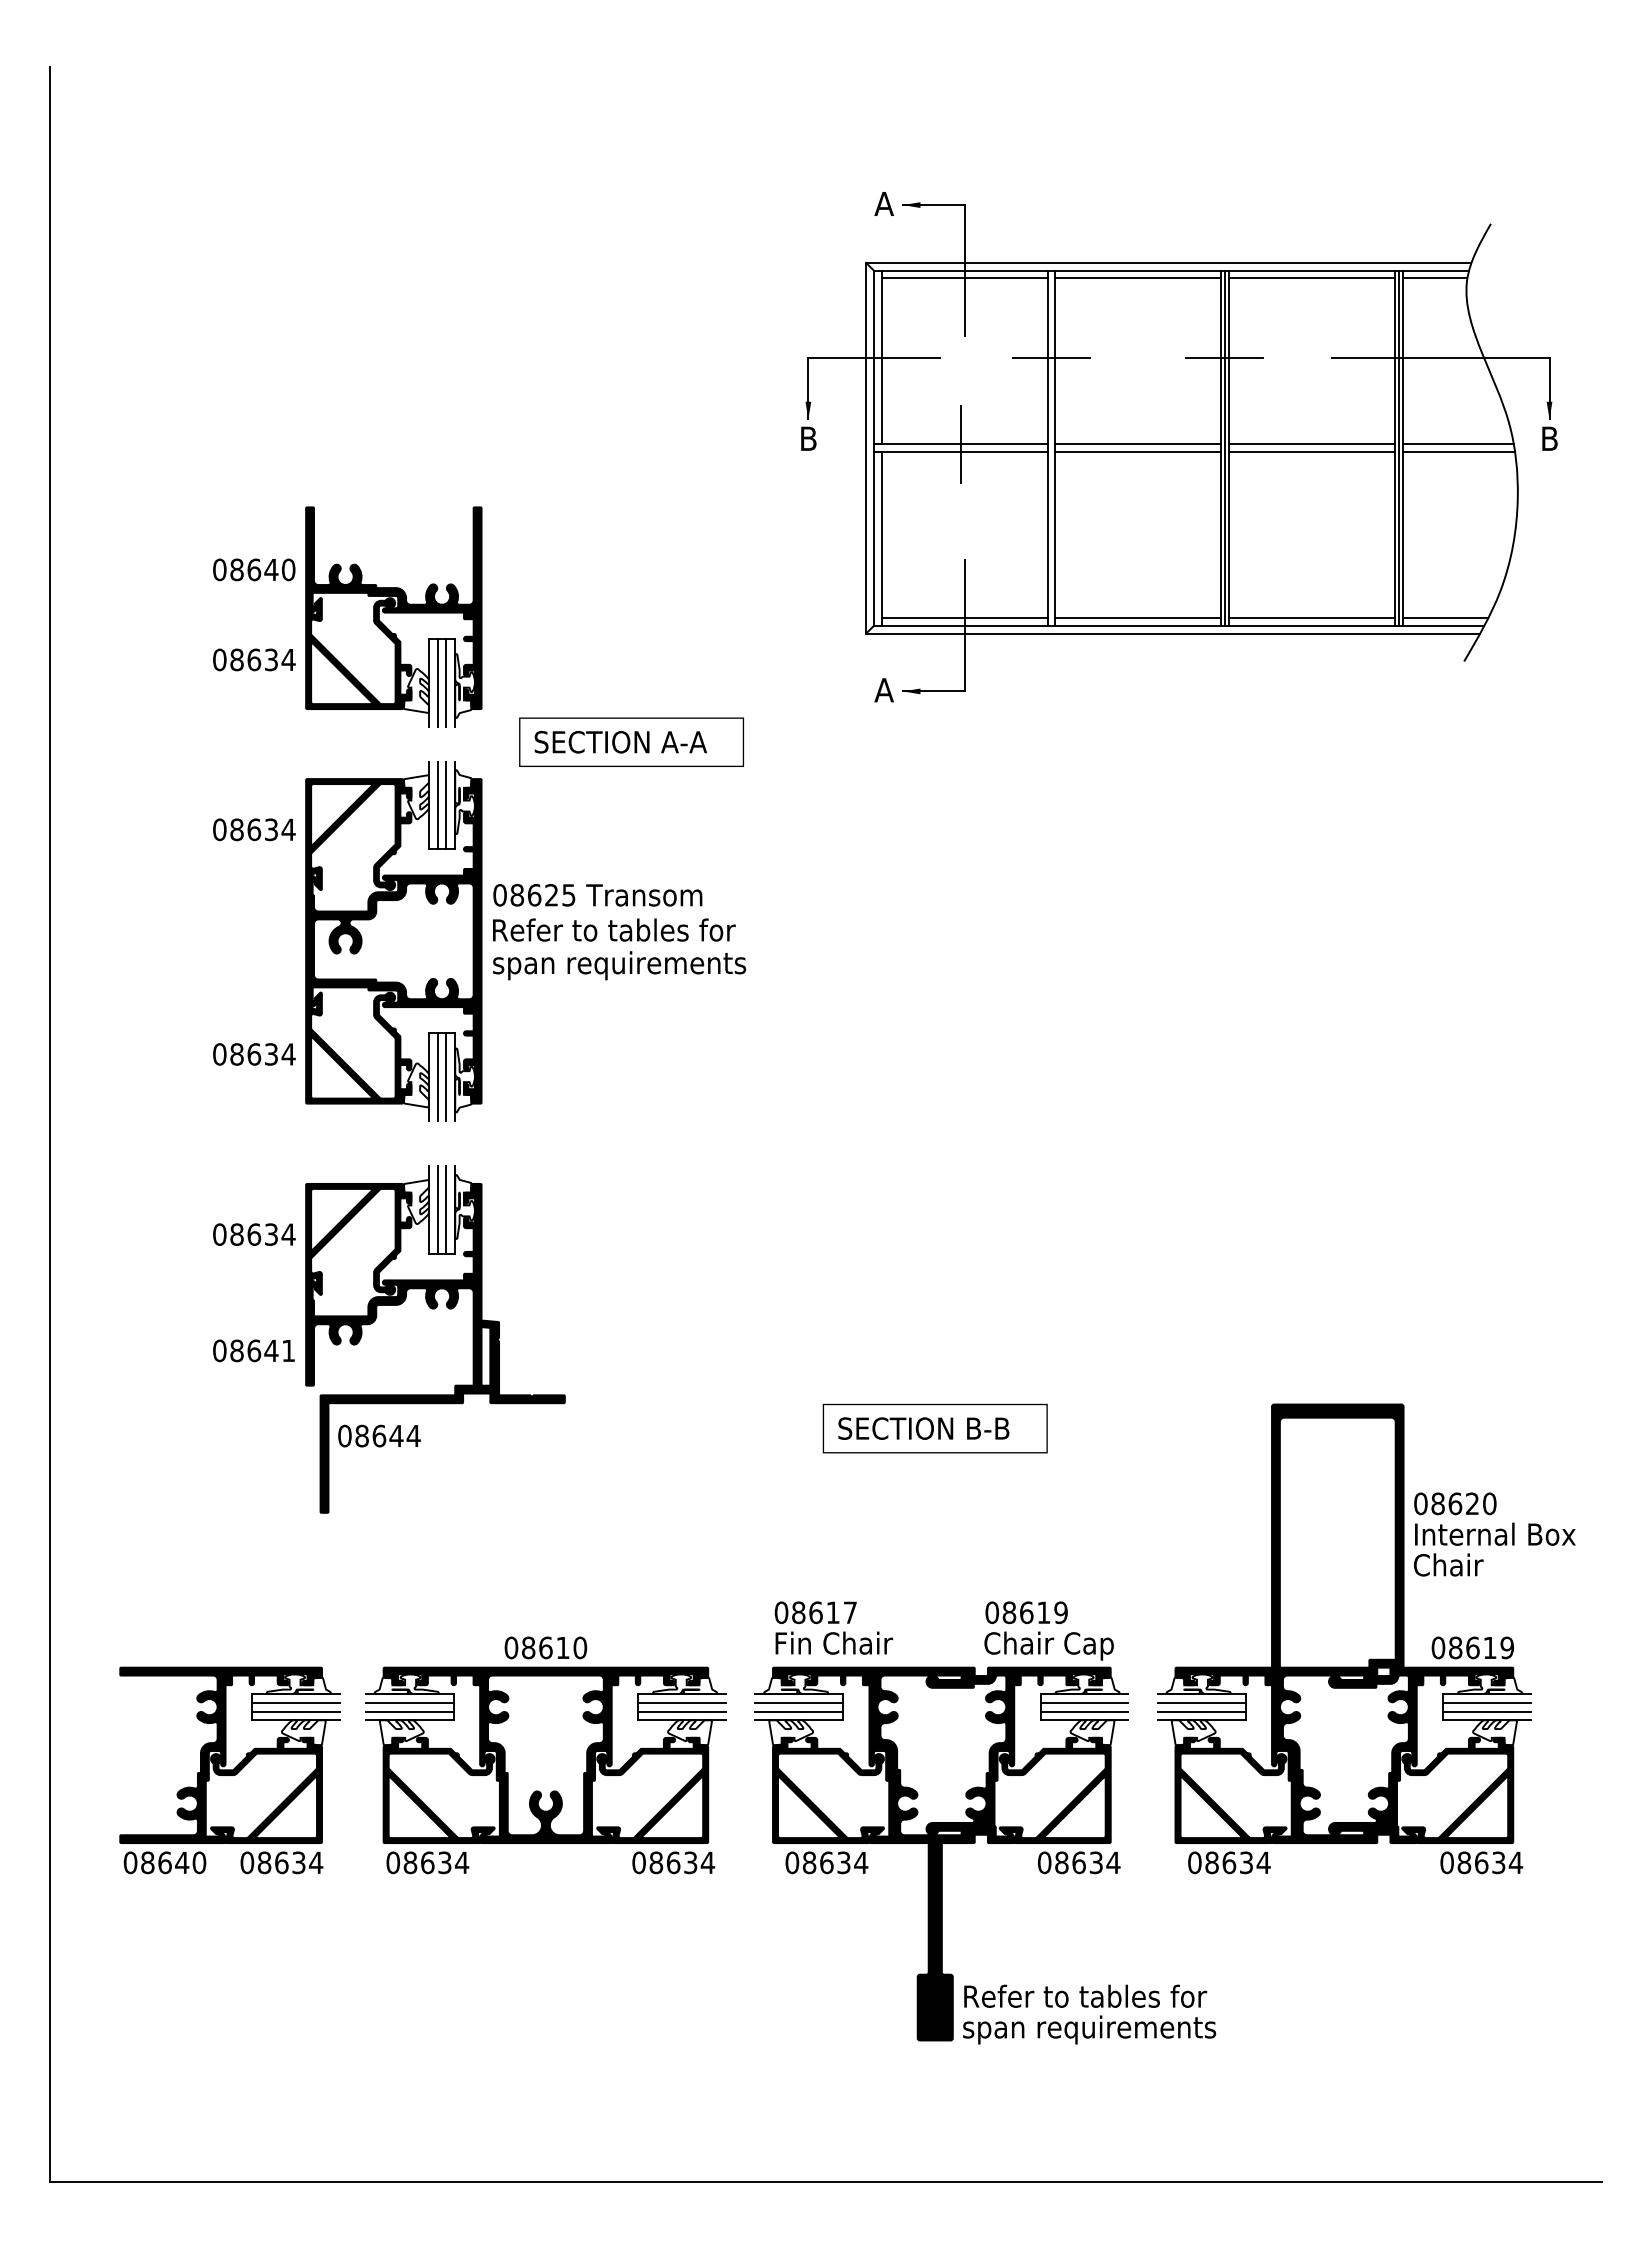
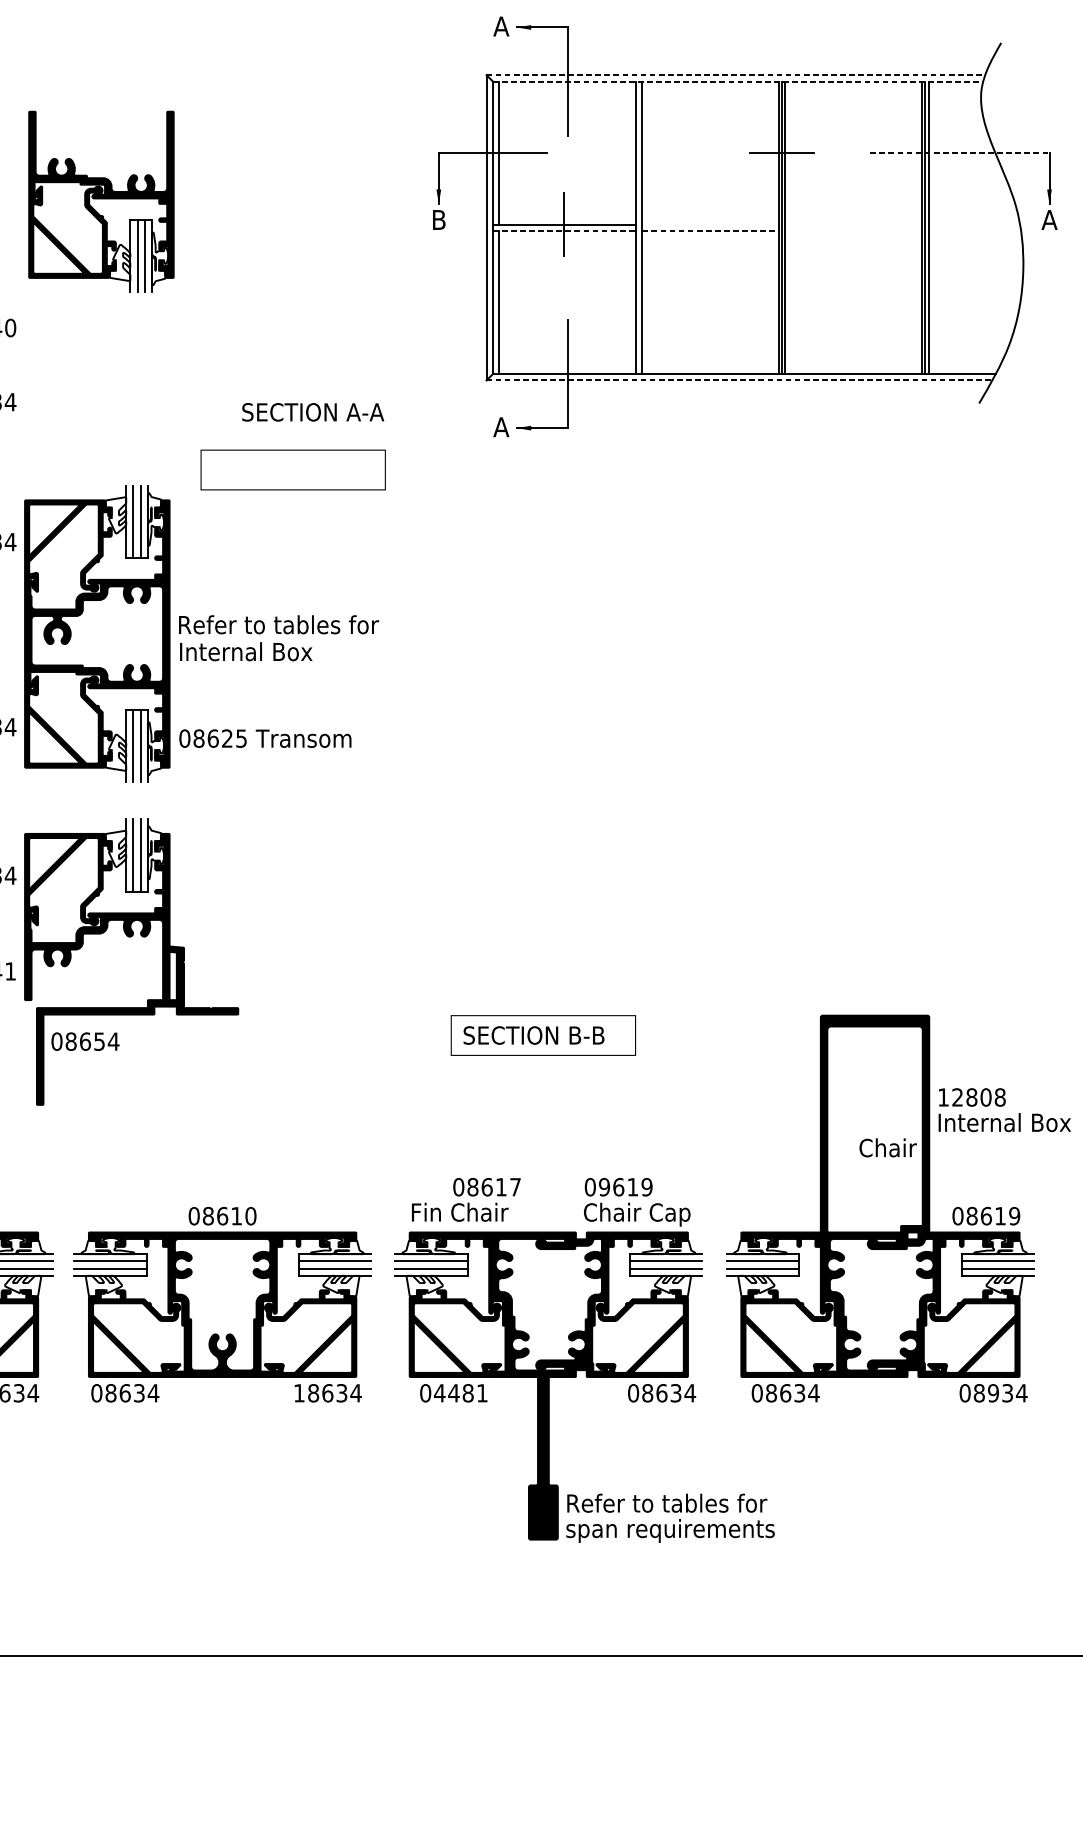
line: (1168, 263) -> (735, 75), solid -> dashed
line: (1171, 270) -> (738, 81), solid -> dashed
line: (964, 278) -> (567, 87), removed
line: (1138, 278) -> (710, 87), removed
line: (1312, 278) -> (854, 87), removed
line: (1434, 278) -> (954, 87), removed
line: (1051, 357) -> (639, 153), removed
line: (1440, 357) -> (959, 153), solid -> dashed
text: (1549, 438) -> (1049, 219), B -> A
line: (1138, 444) -> (710, 224), removed
line: (1312, 444) -> (854, 224), removed
line: (1457, 444) -> (973, 224), removed
line: (960, 452) -> (564, 231), solid -> dashed
line: (1138, 452) -> (710, 231), solid -> dashed
line: (1312, 452) -> (854, 231), removed
line: (1458, 452) -> (974, 231), removed
part: (393, 616) -> (101, 201), moved
line: (964, 618) -> (567, 368), removed
line: (1138, 618) -> (710, 368), removed
line: (1312, 618) -> (854, 368), removed
line: (1445, 618) -> (963, 368), removed
line: (1173, 633) -> (739, 380), solid -> dashed
text: (620, 742) -> (312, 412), moved
text: (597, 895) -> (265, 738), moved
text: (619, 965) -> (283, 653), span requirements -> Internal Box
text: (396, 1436) -> (99, 1042), 08644 -> 08654
text: (1455, 1503) -> (972, 1097), 08620 -> 12808
text: (1448, 1564) -> (887, 1147), moved
text: (815, 1612) -> (486, 1187), moved
text: (1009, 1612) -> (604, 1187), 08619 -> 09619
text: (638, 1862) -> (298, 1392), 08634 -> 18634
text: (835, 1862) -> (461, 1392), 08634 -> 04481
text: (1481, 1862) -> (993, 1392), 08634 -> 08934

